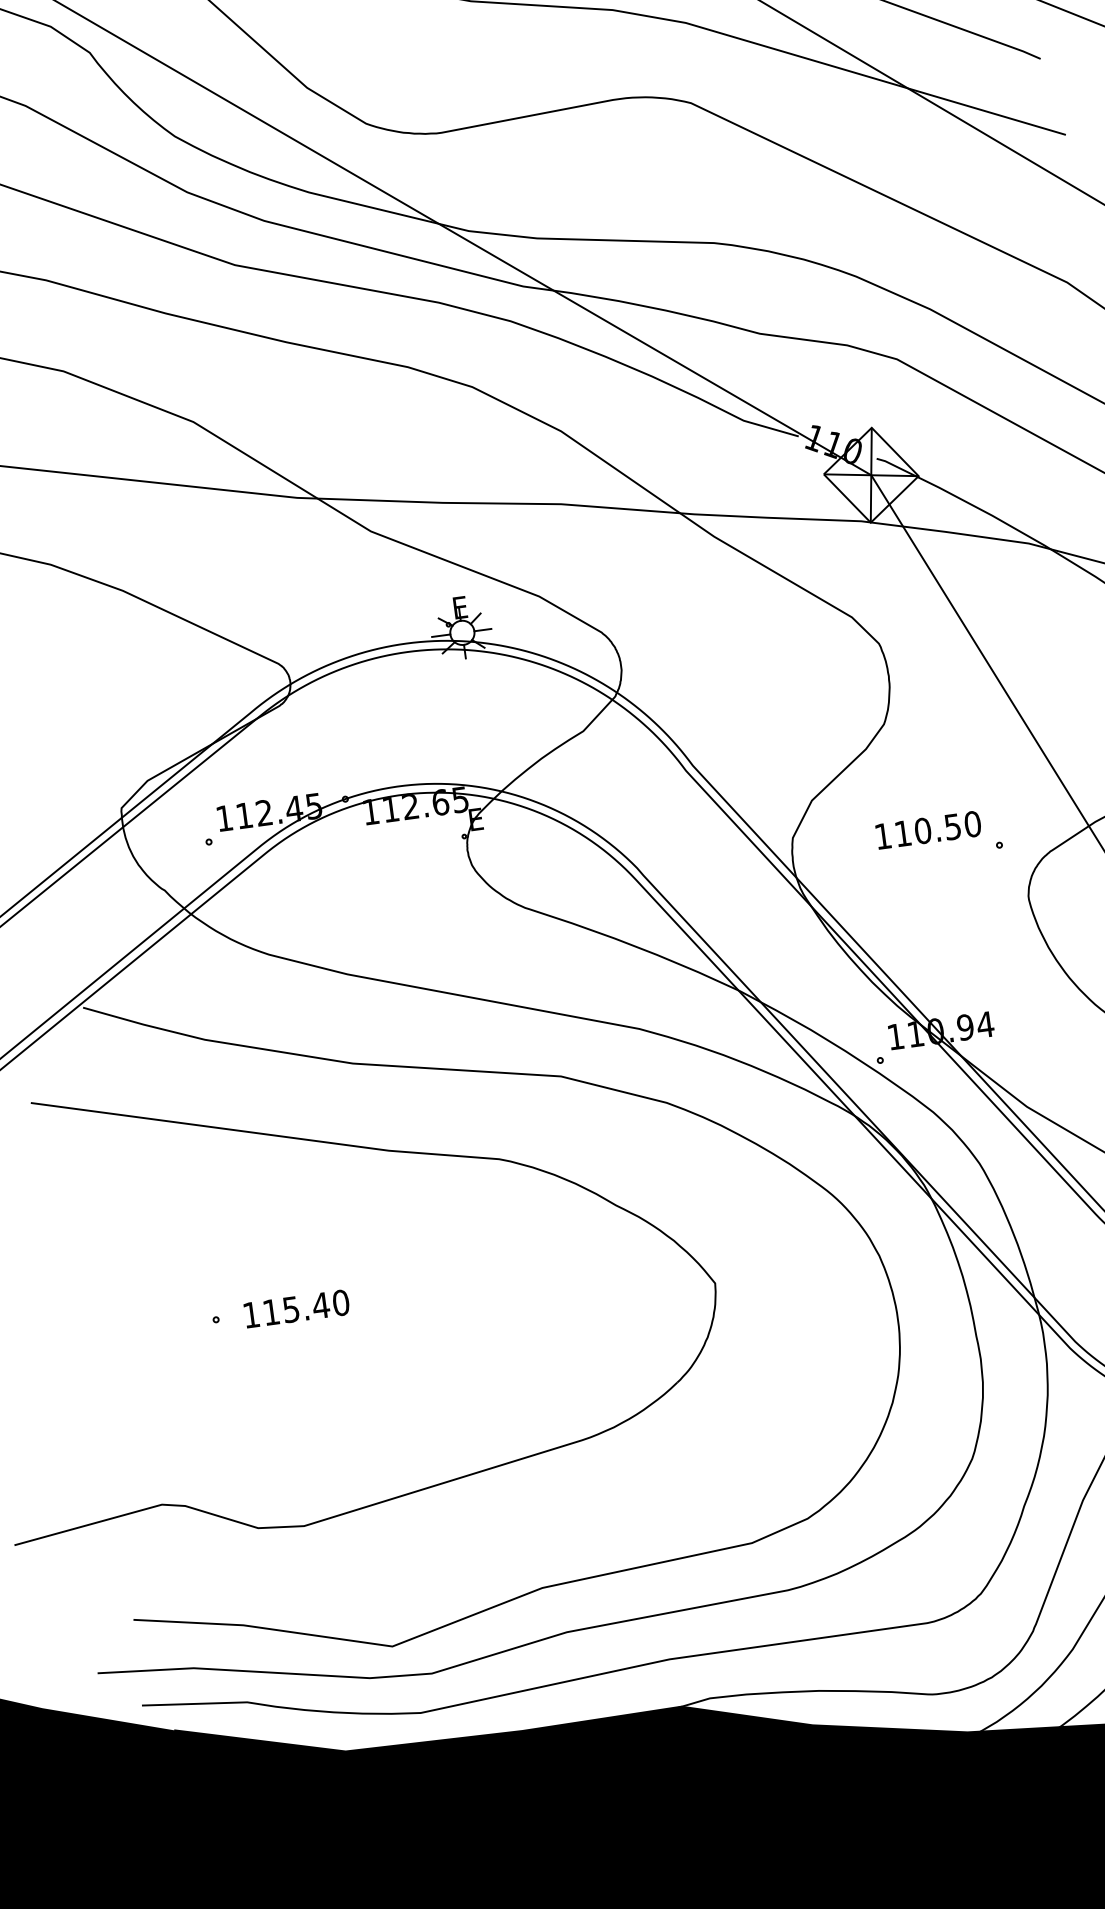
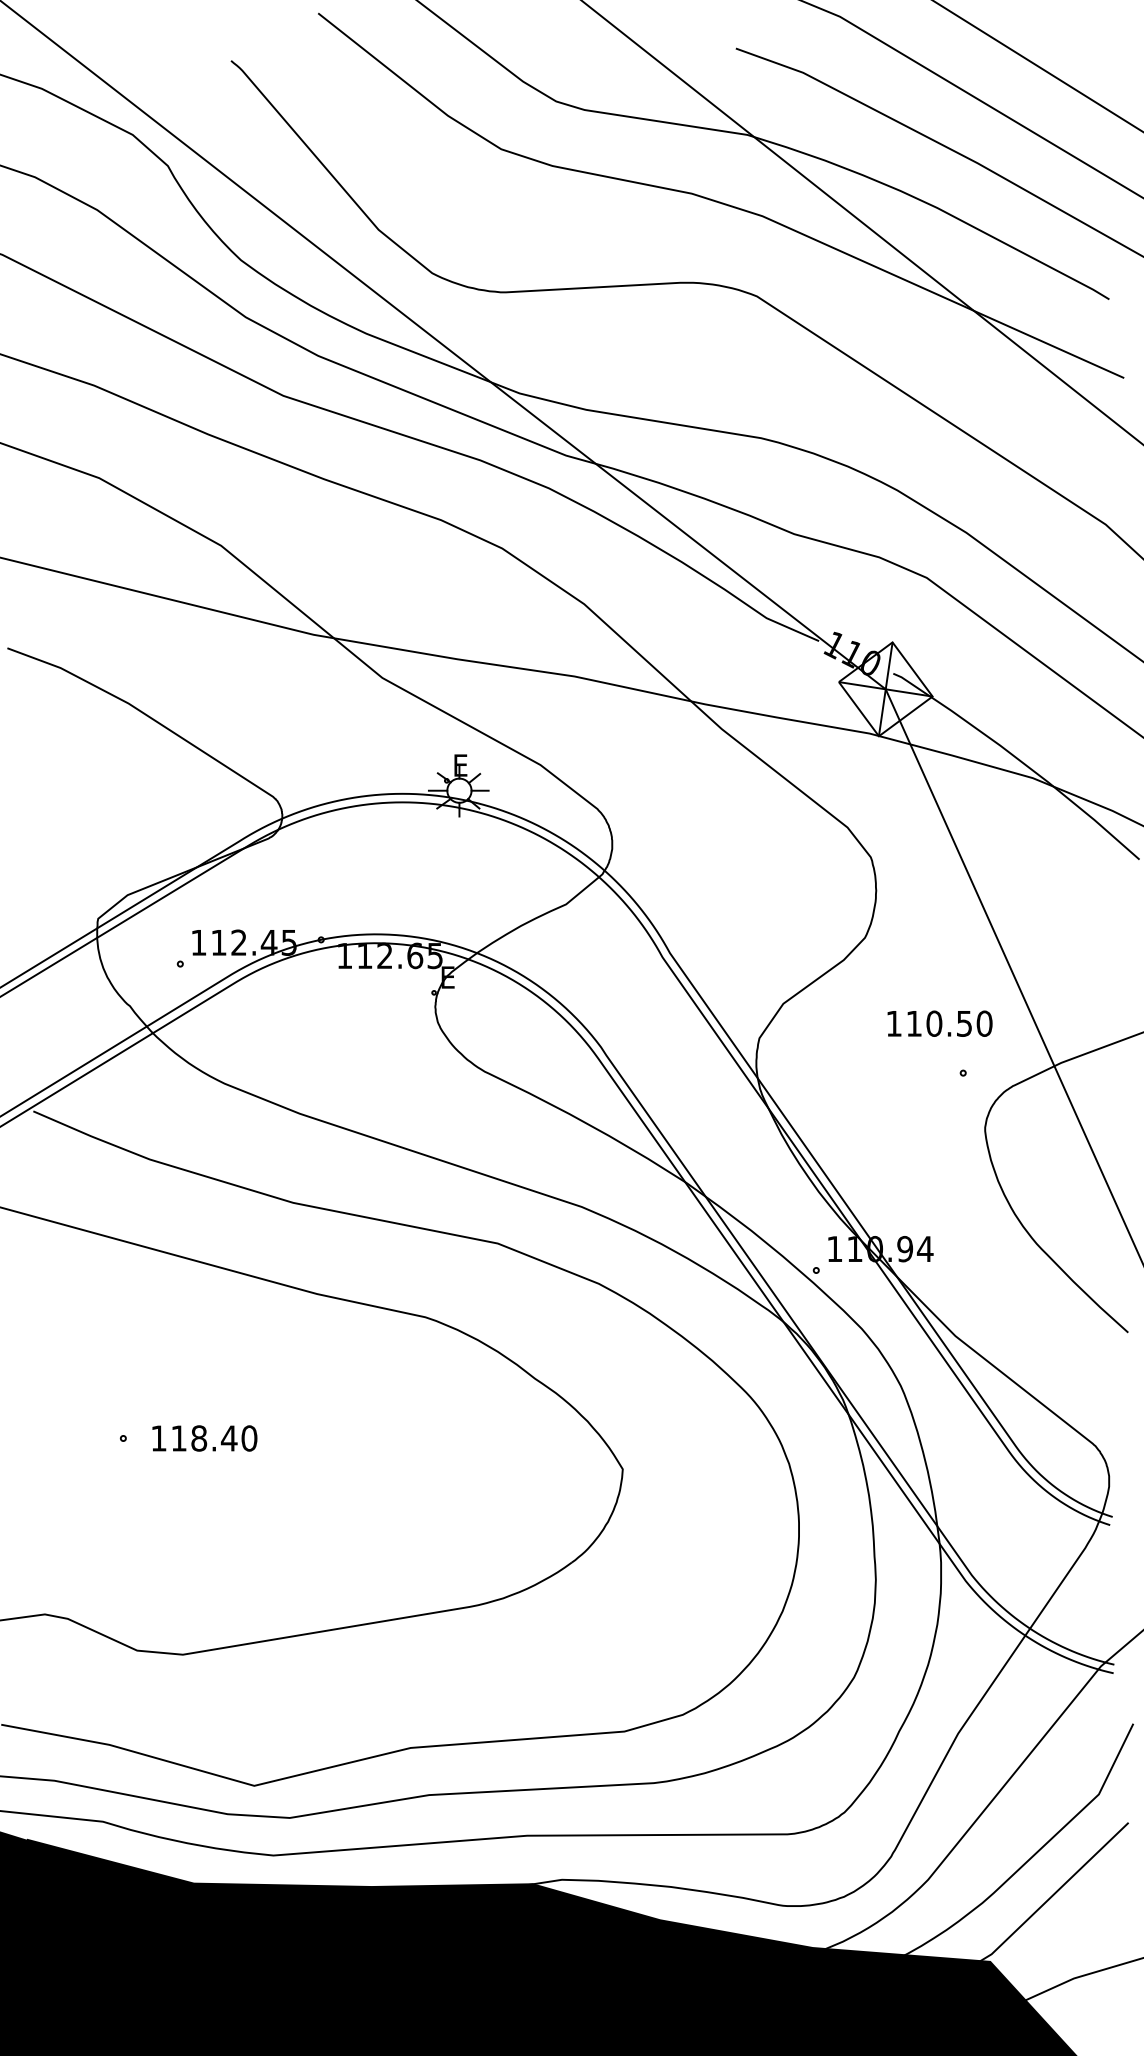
text: (928, 830) -> (939, 1023), moved
text: (291, 1309) -> (199, 1438), 115.40 -> 118.40

